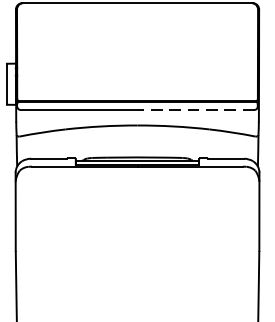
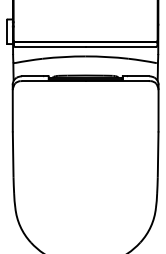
line: (195, 110) -> (120, 47), dashed -> solid

